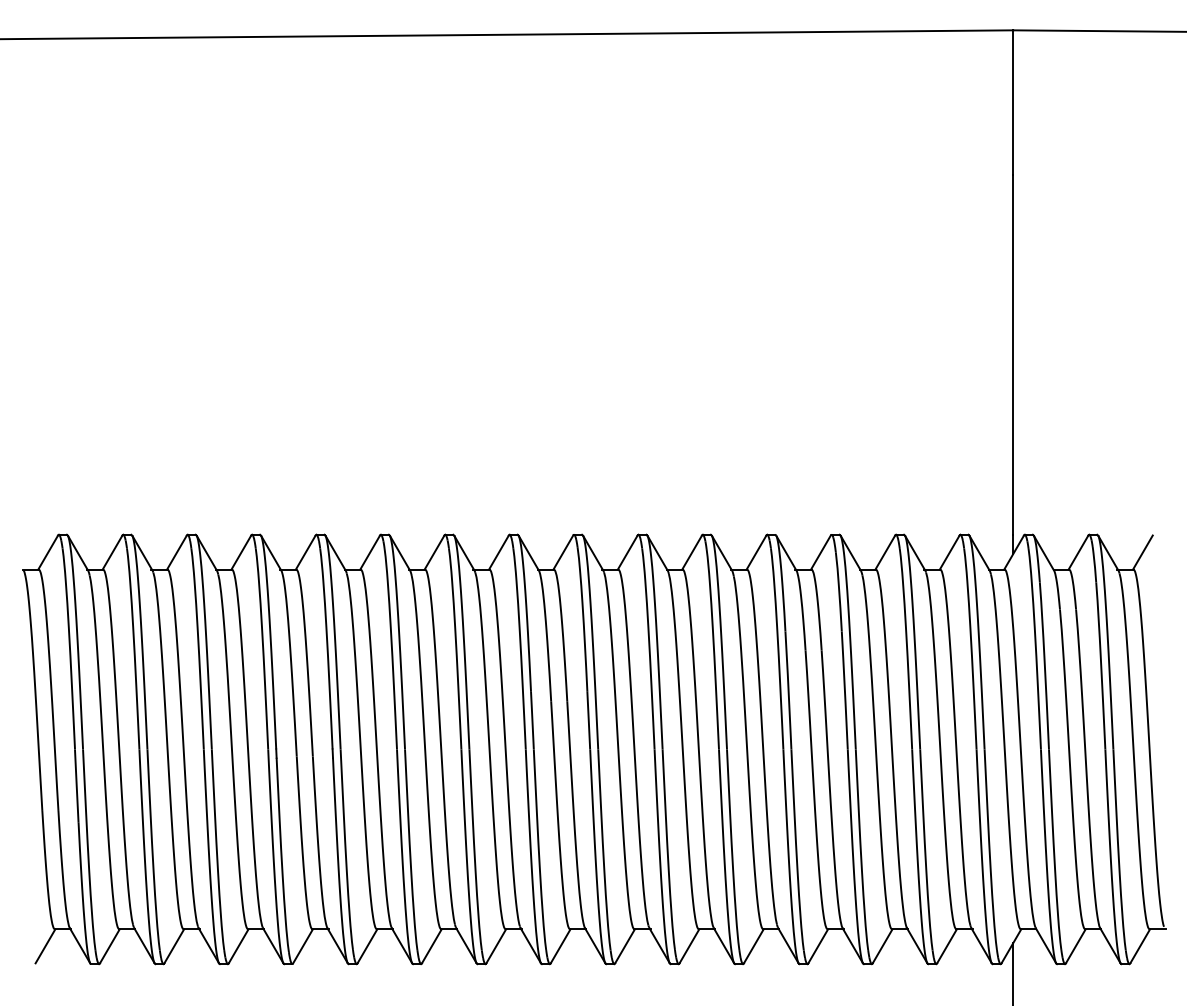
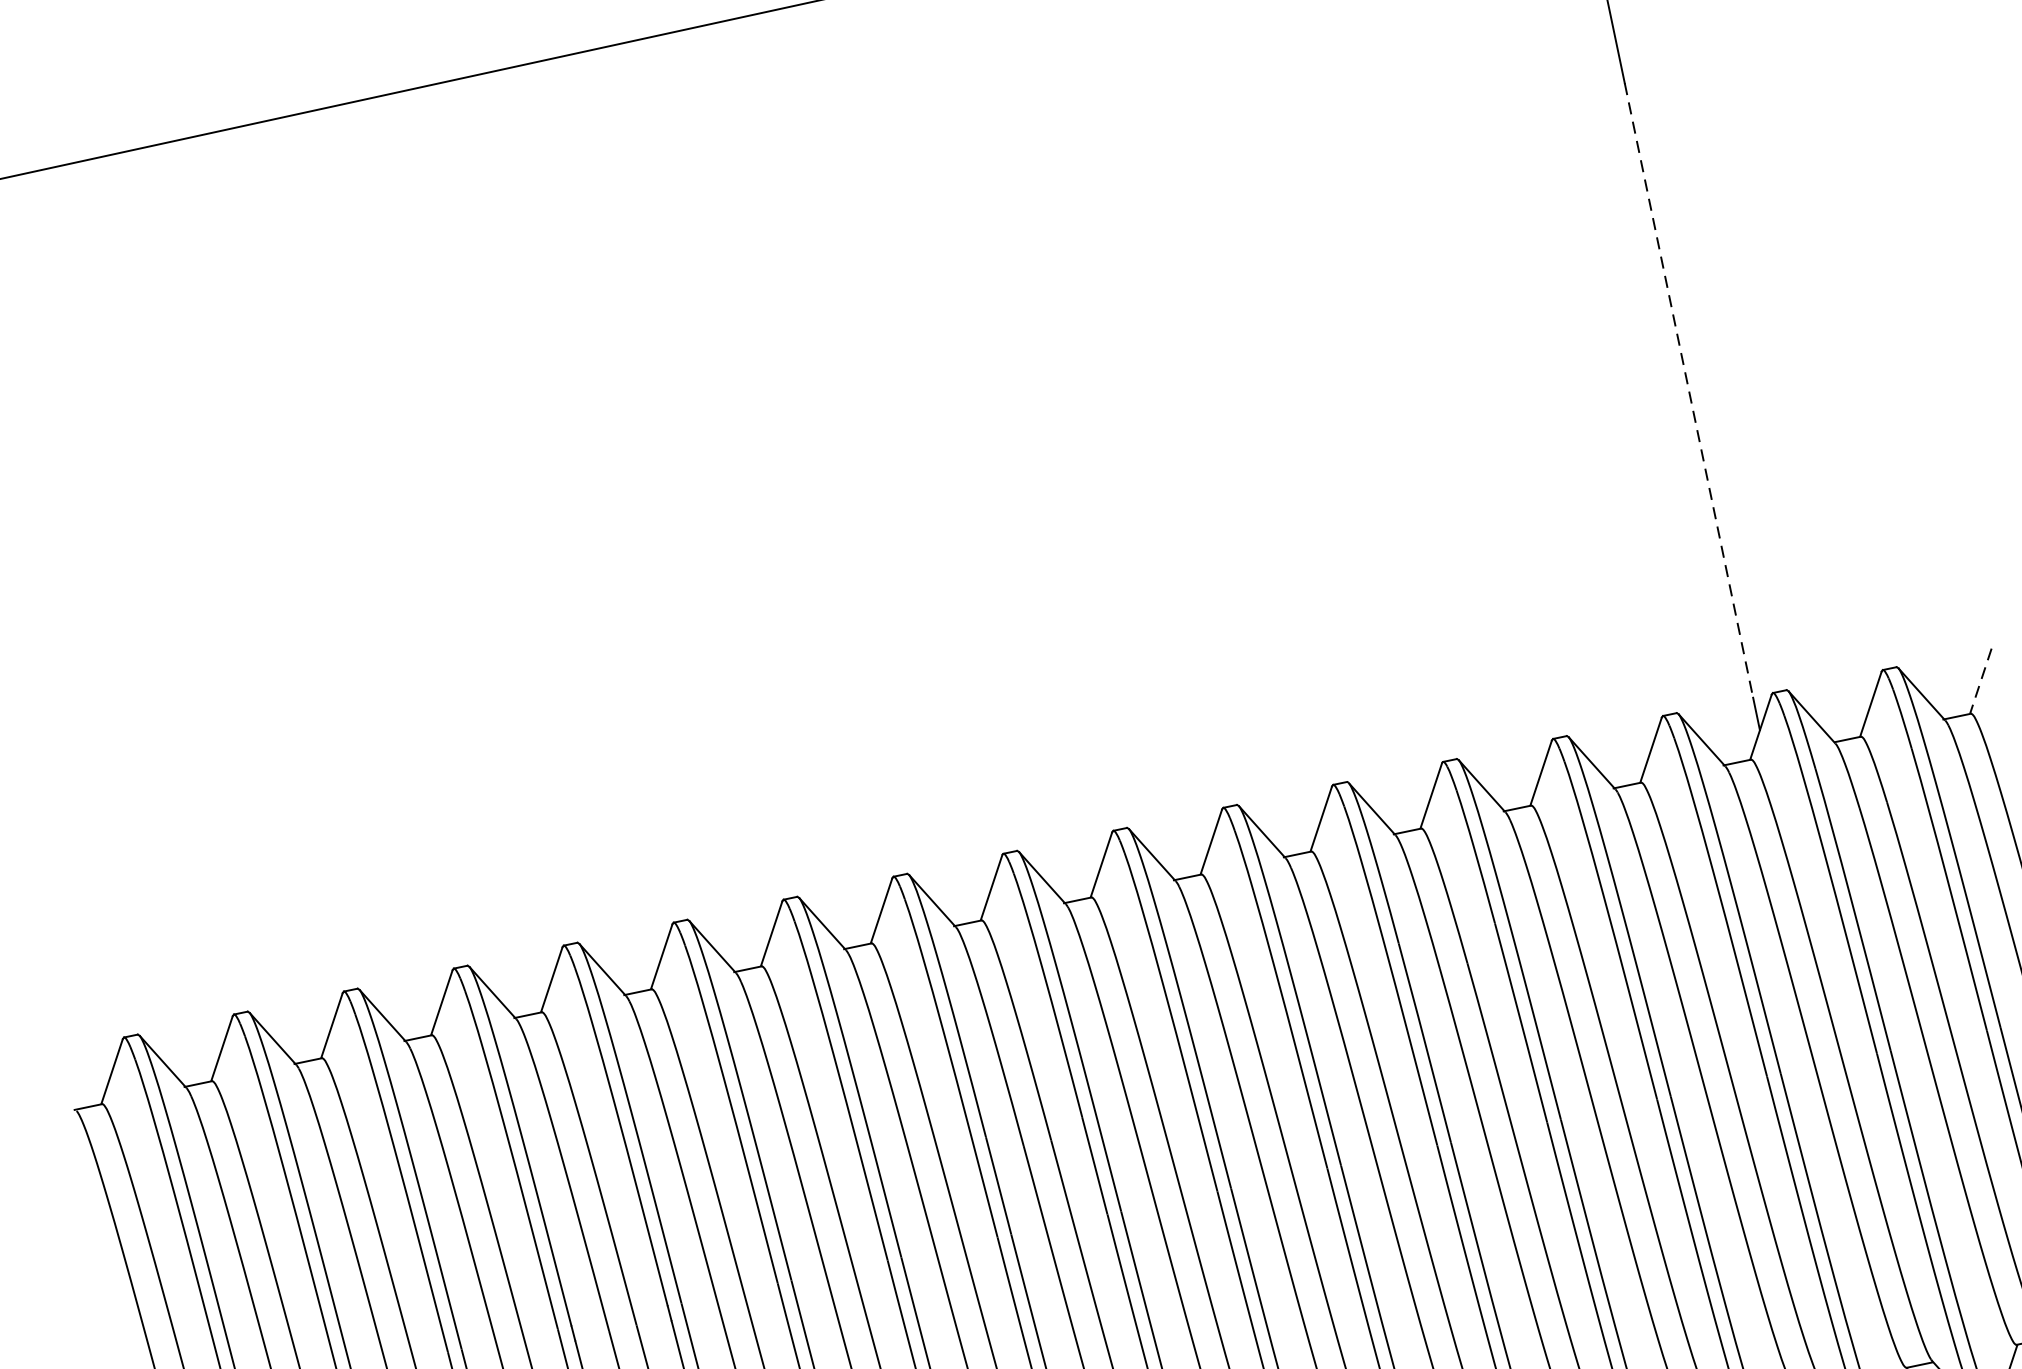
line: (1013, 355) -> (1689, 391), solid -> dashed
line: (1142, 552) -> (1980, 681), solid -> dashed

